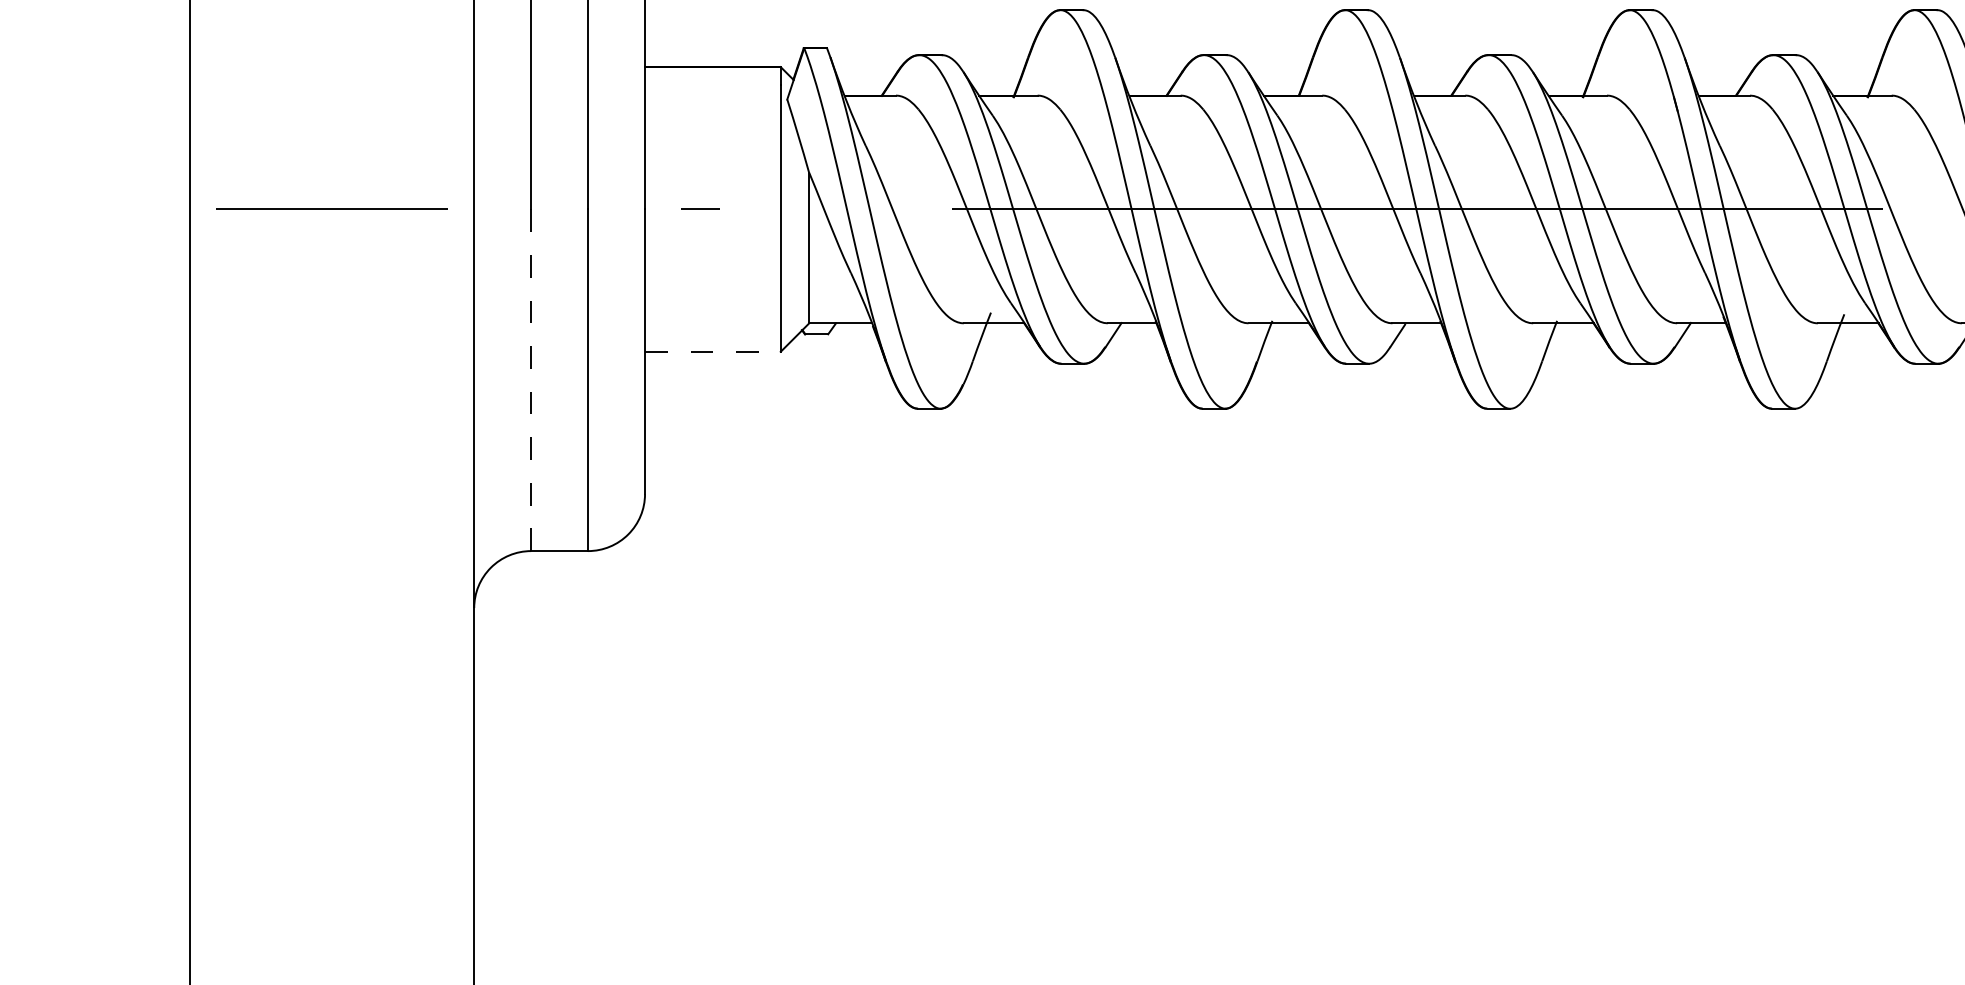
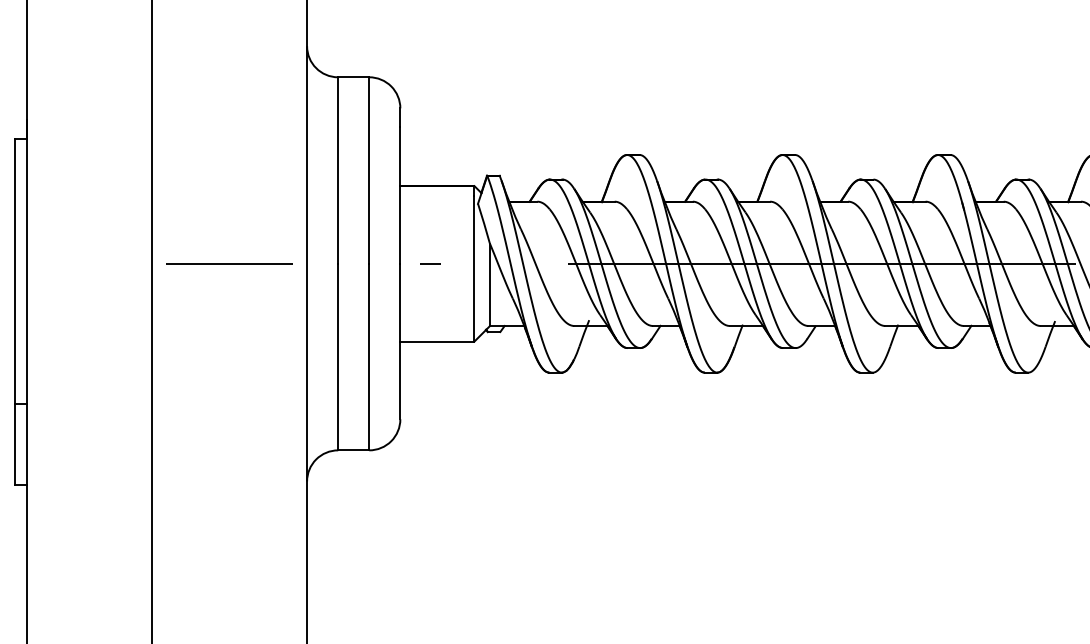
line: (713, 351) -> (437, 341), dashed -> solid
line: (531, 379) -> (338, 356), dashed -> solid

